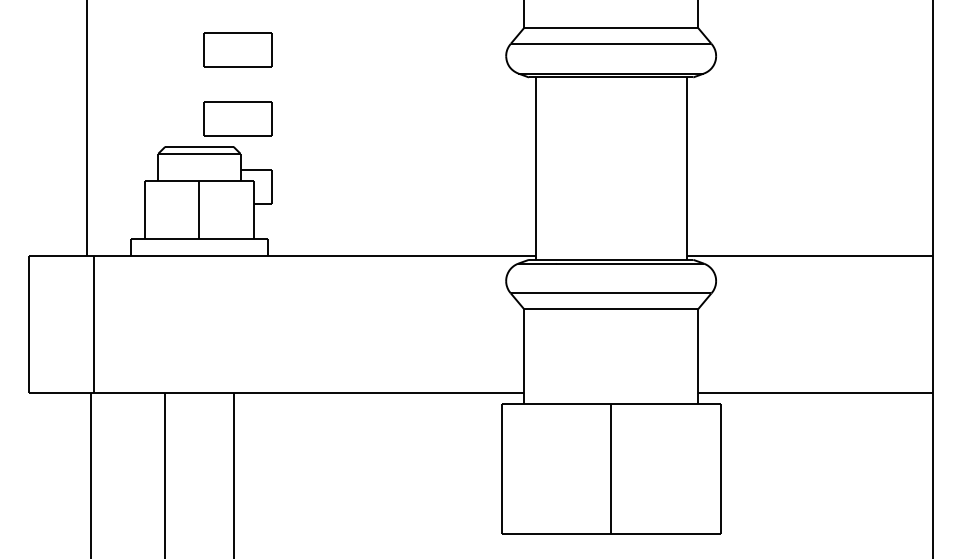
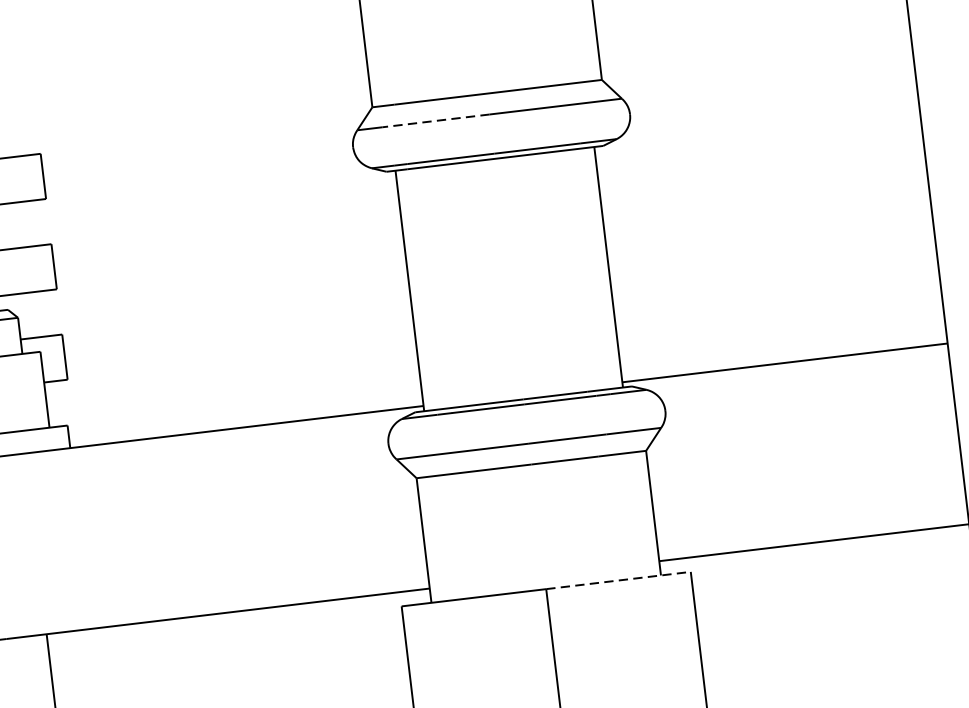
line: (570, 43) -> (435, 120), solid -> dashed
line: (665, 403) -> (617, 580), solid -> dashed

